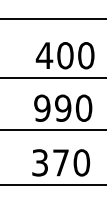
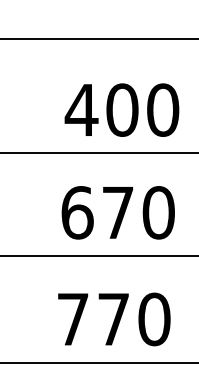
text: (52, 107) -> (97, 211), 990 -> 670
text: (39, 162) -> (71, 318), 370 -> 770

